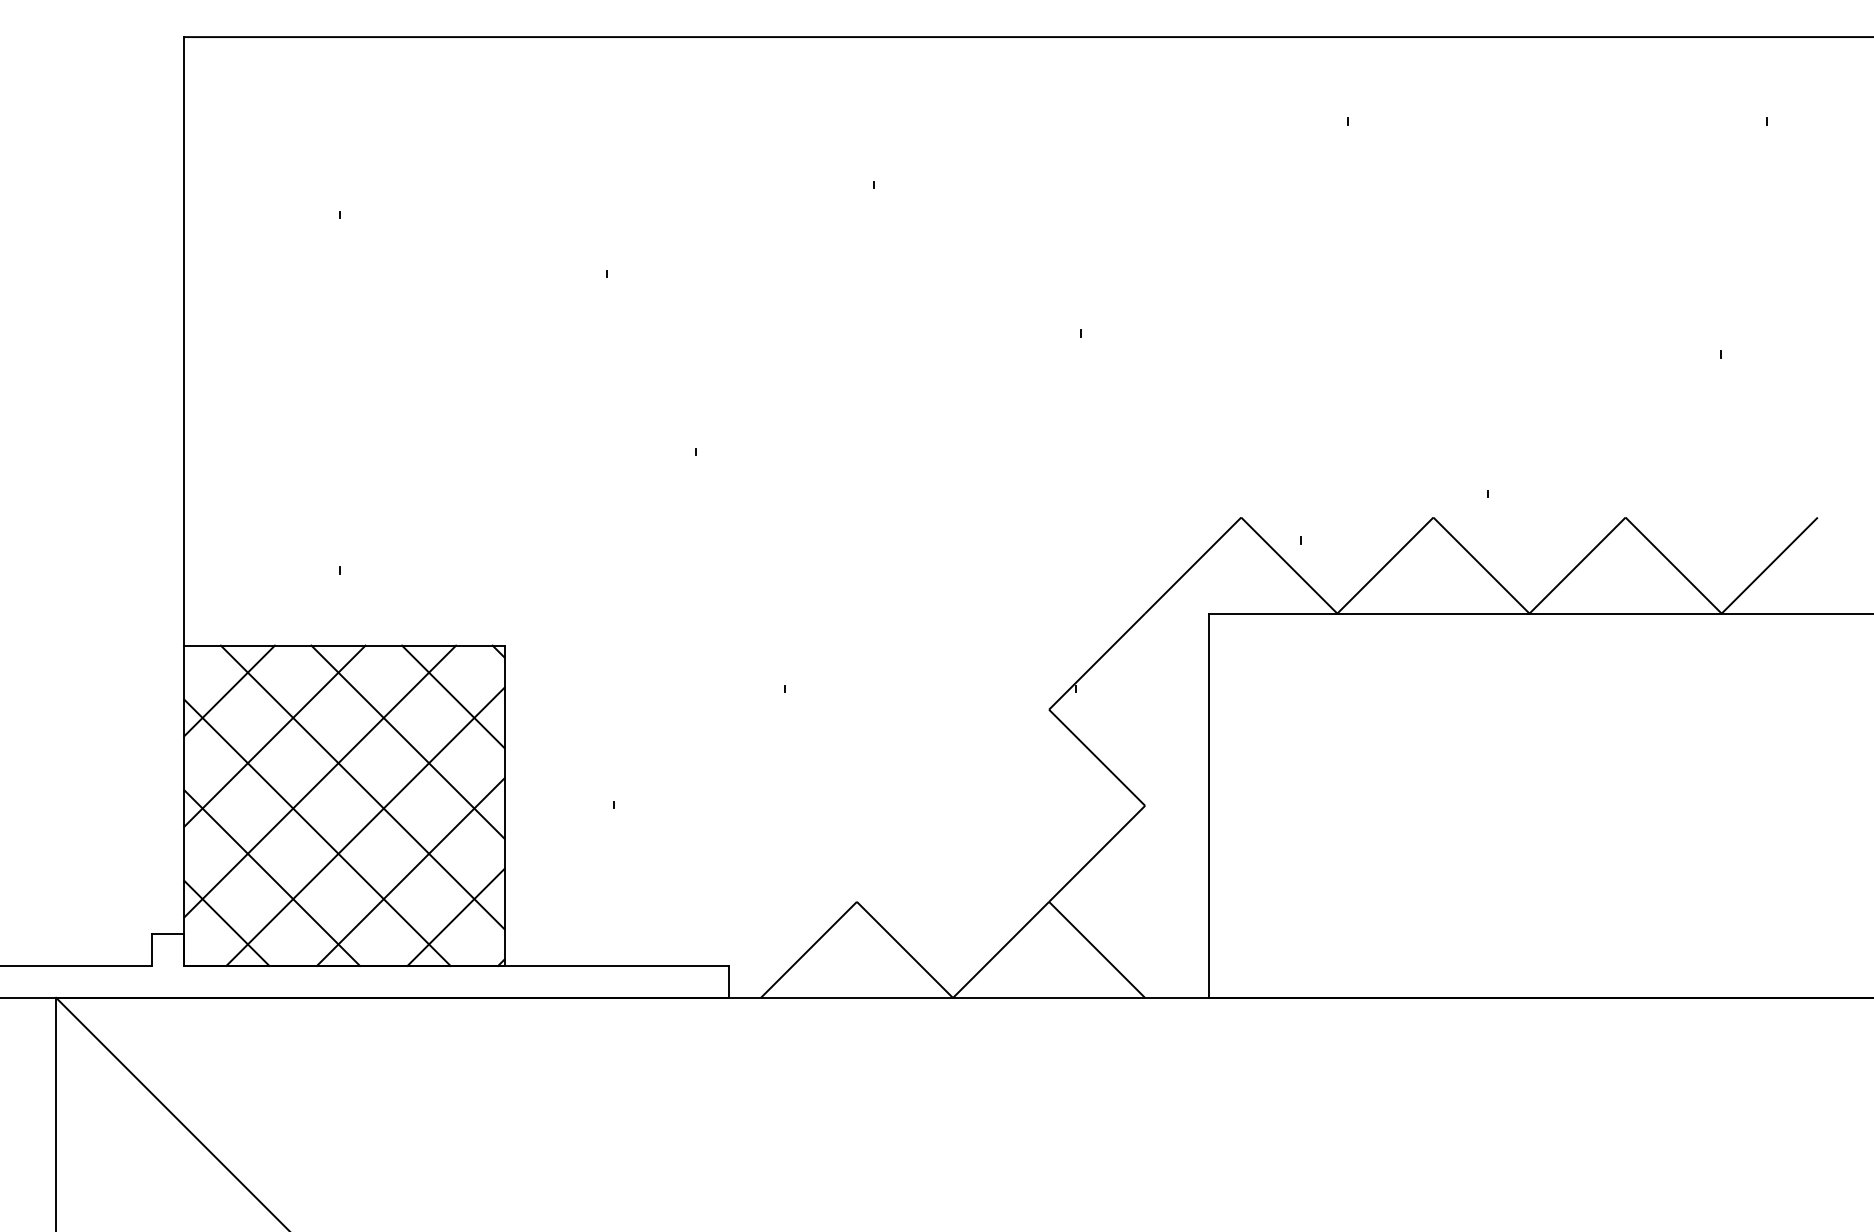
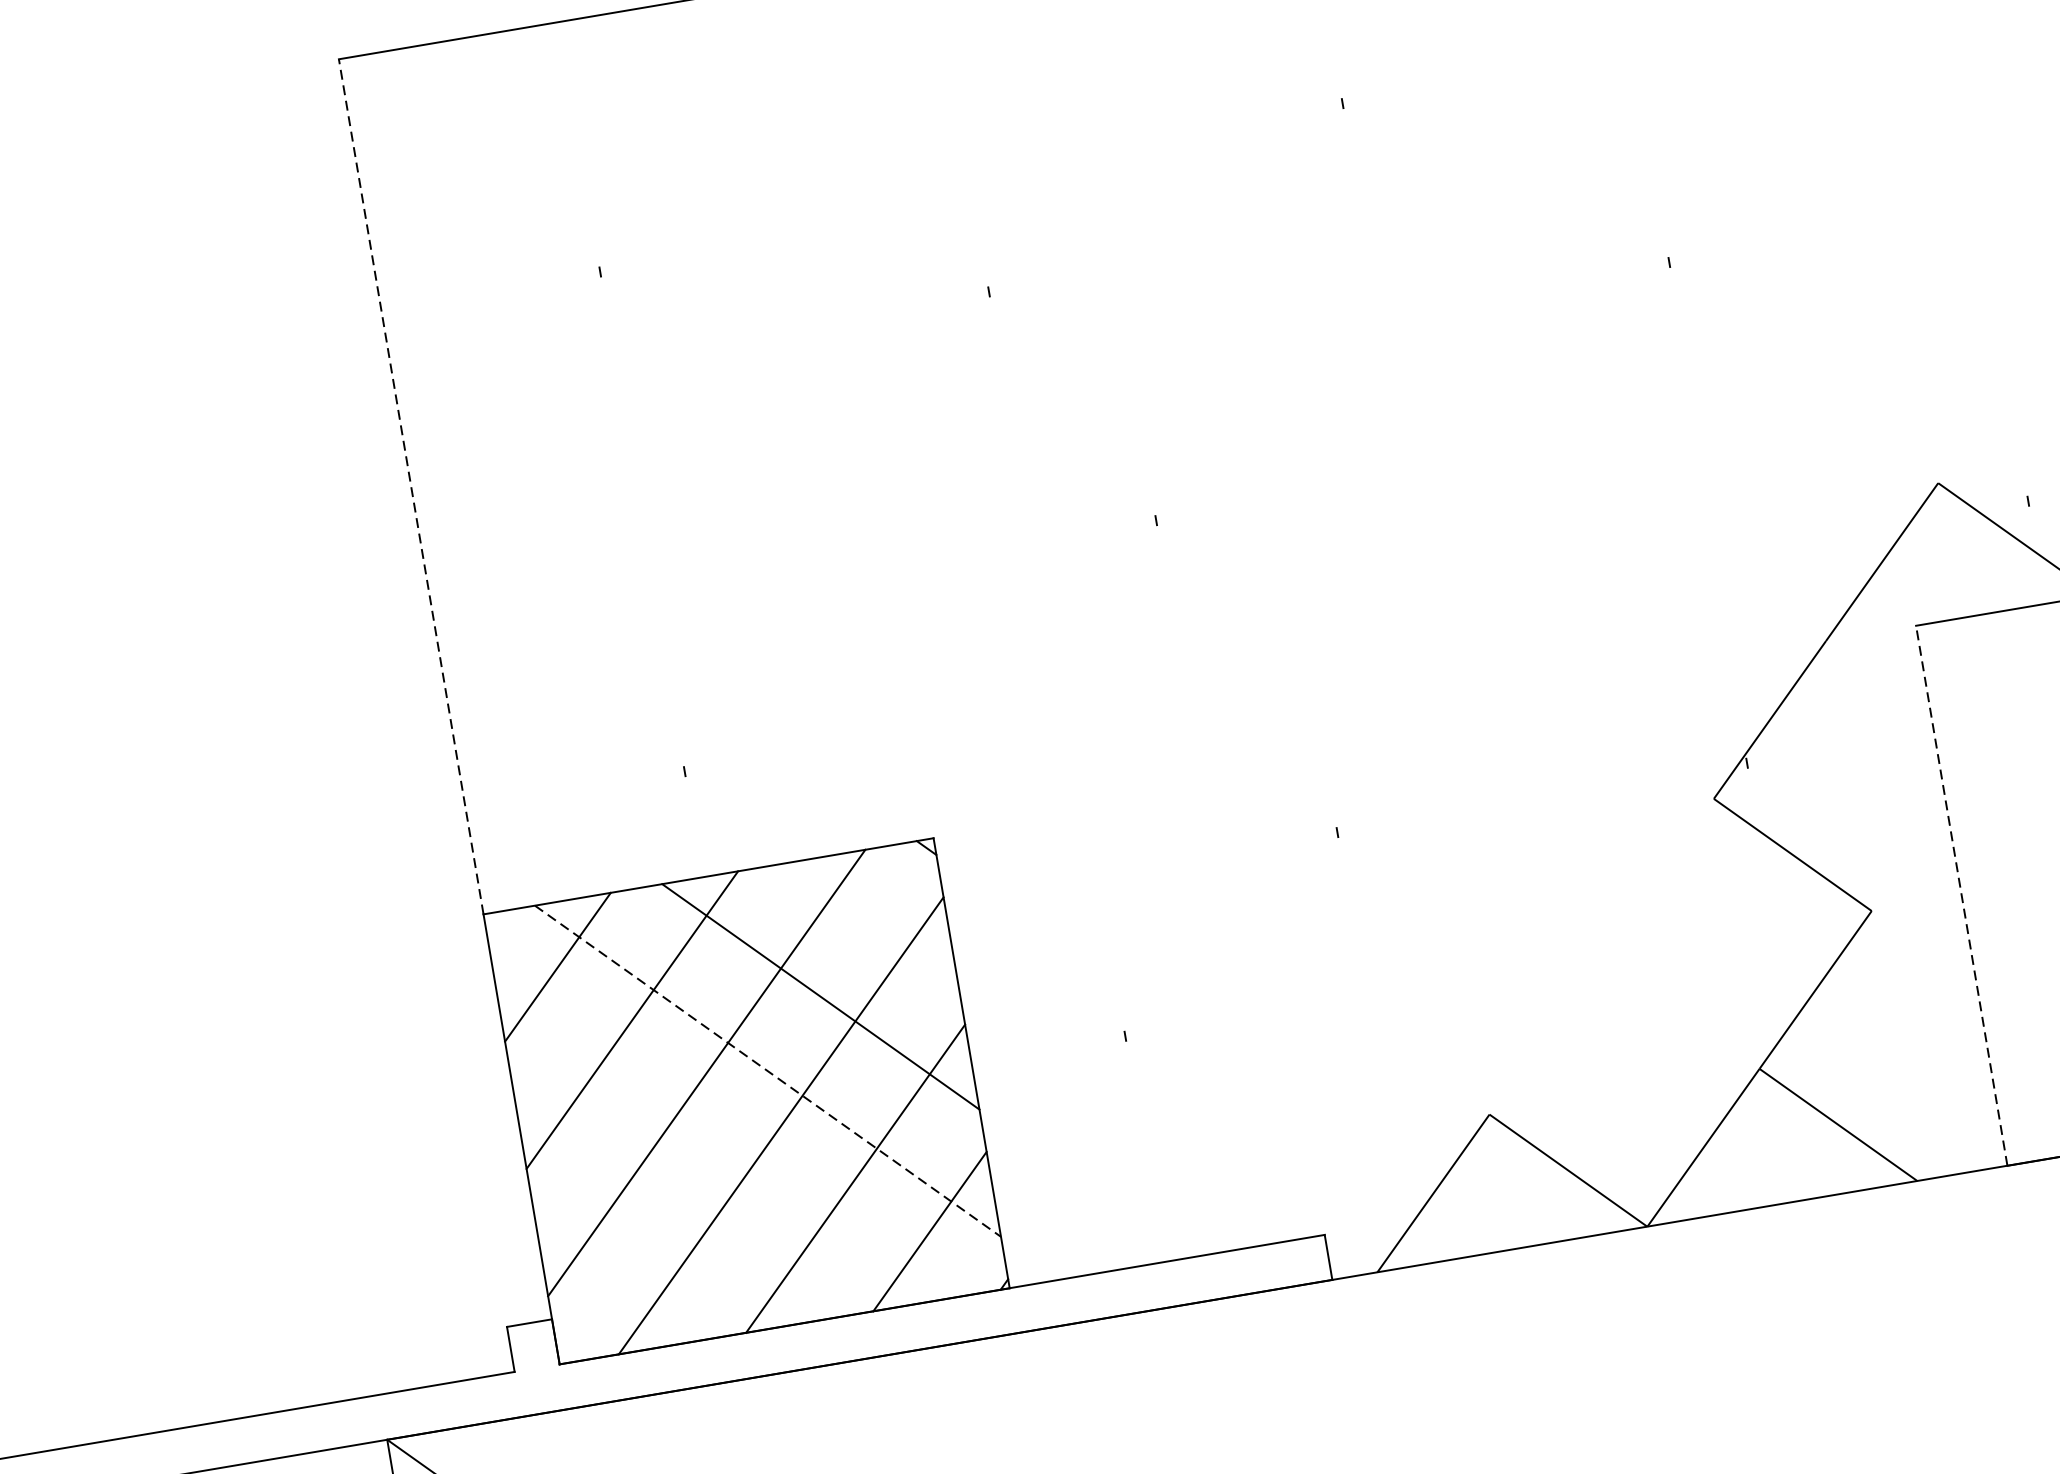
line: (184, 340) -> (411, 485), solid -> dashed
line: (453, 696) -> (873, 921), removed
line: (362, 787) -> (767, 1071), solid -> dashed
line: (1209, 805) -> (1962, 895), solid -> dashed
line: (317, 832) -> (715, 1145), removed
line: (272, 877) -> (662, 1219), removed
line: (226, 922) -> (608, 1293), removed

